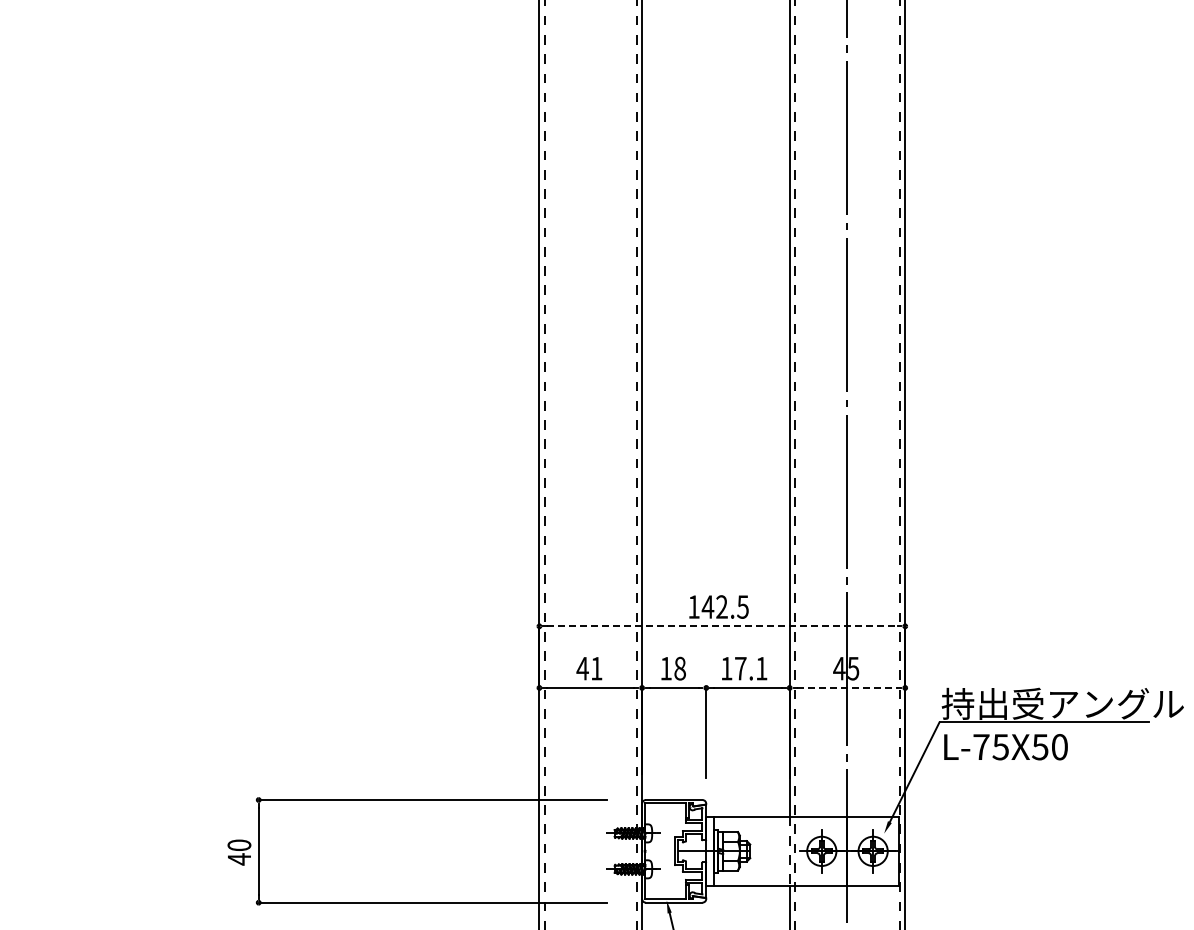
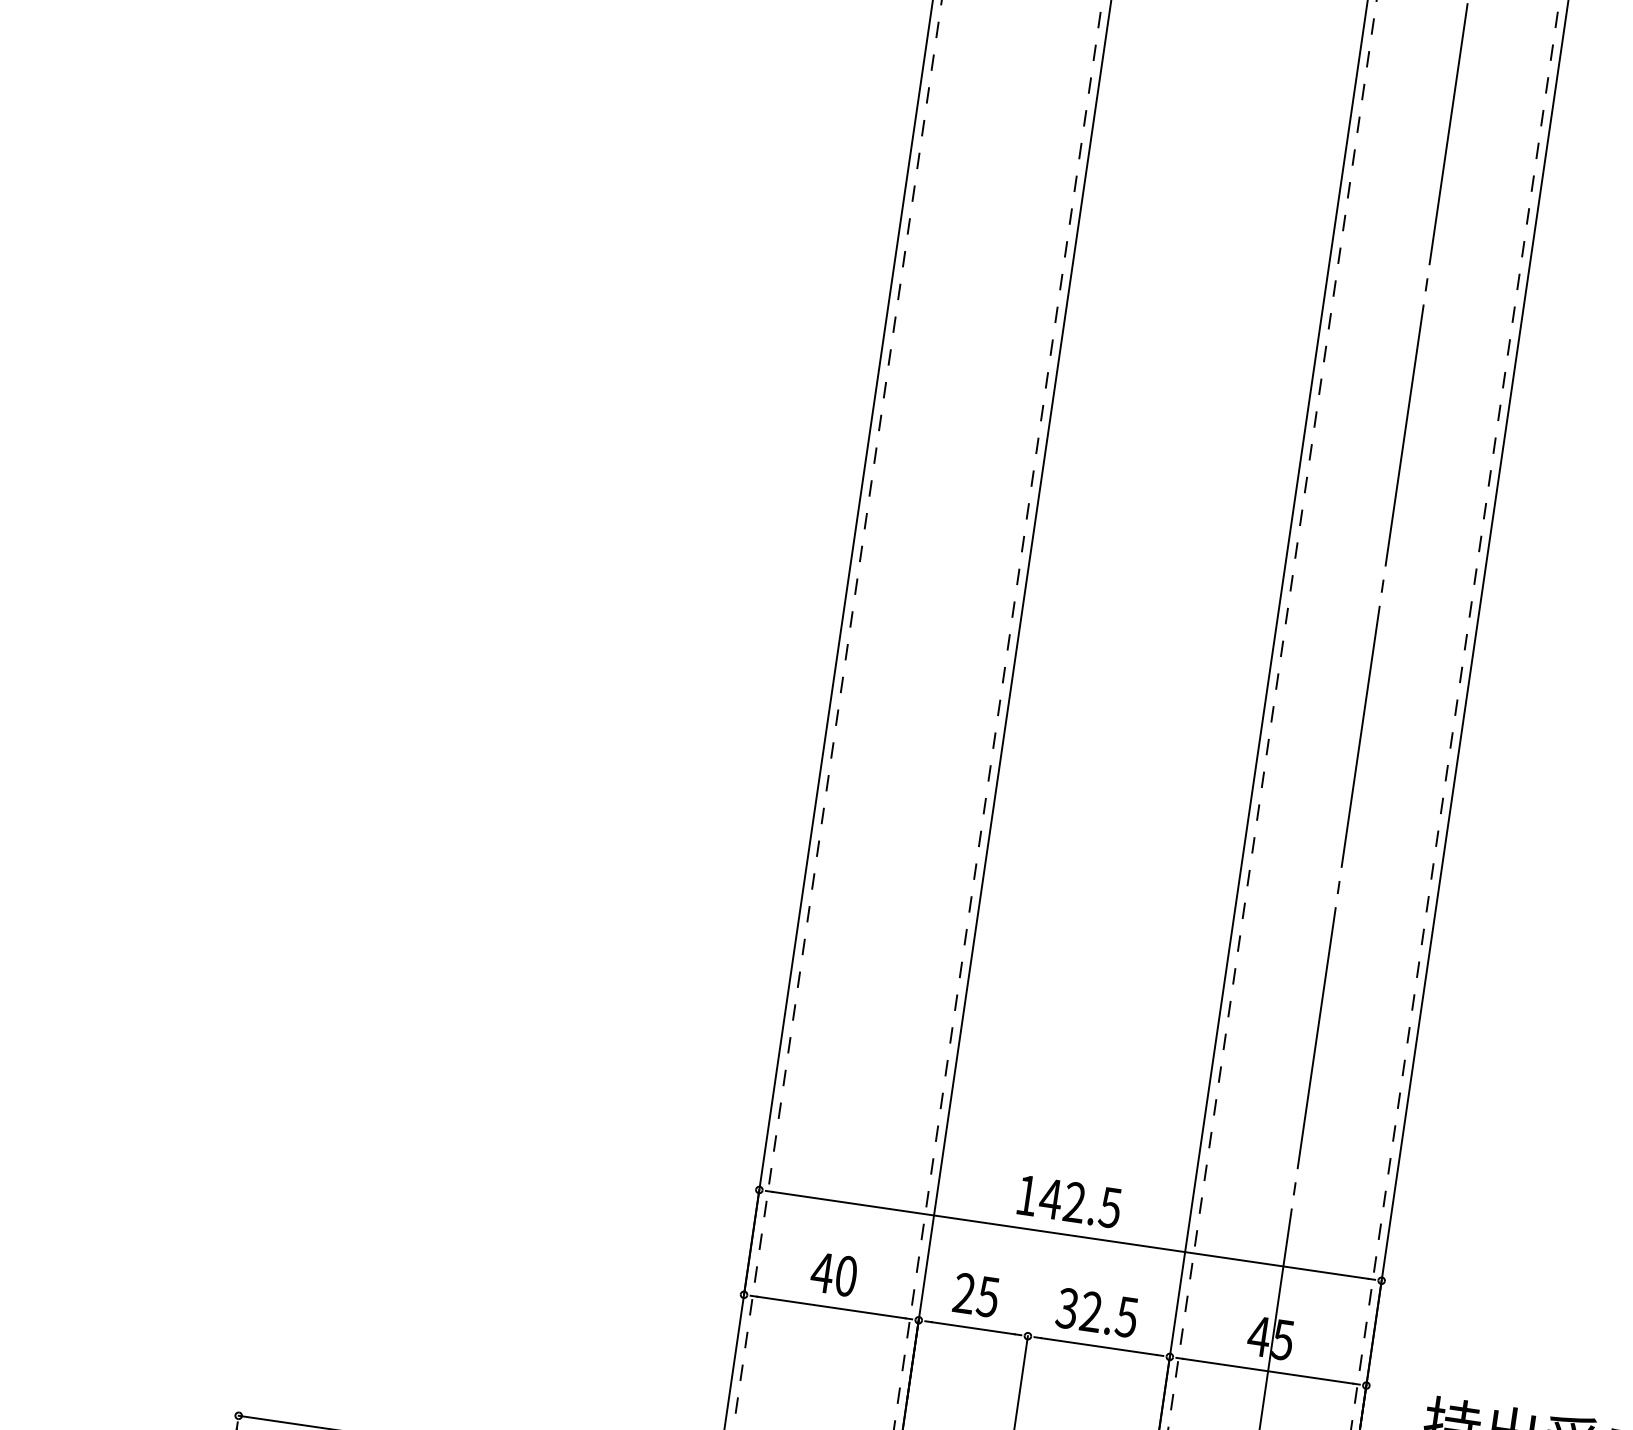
line: (722, 626) -> (1070, 1235), dashed -> solid
text: (596, 668) -> (845, 1275), 41 -> 40
text: (672, 668) -> (975, 1294), 18 -> 25
text: (743, 668) -> (1096, 1312), 17.1 -> 32.5
line: (847, 687) -> (1268, 1370), dashed -> solid

